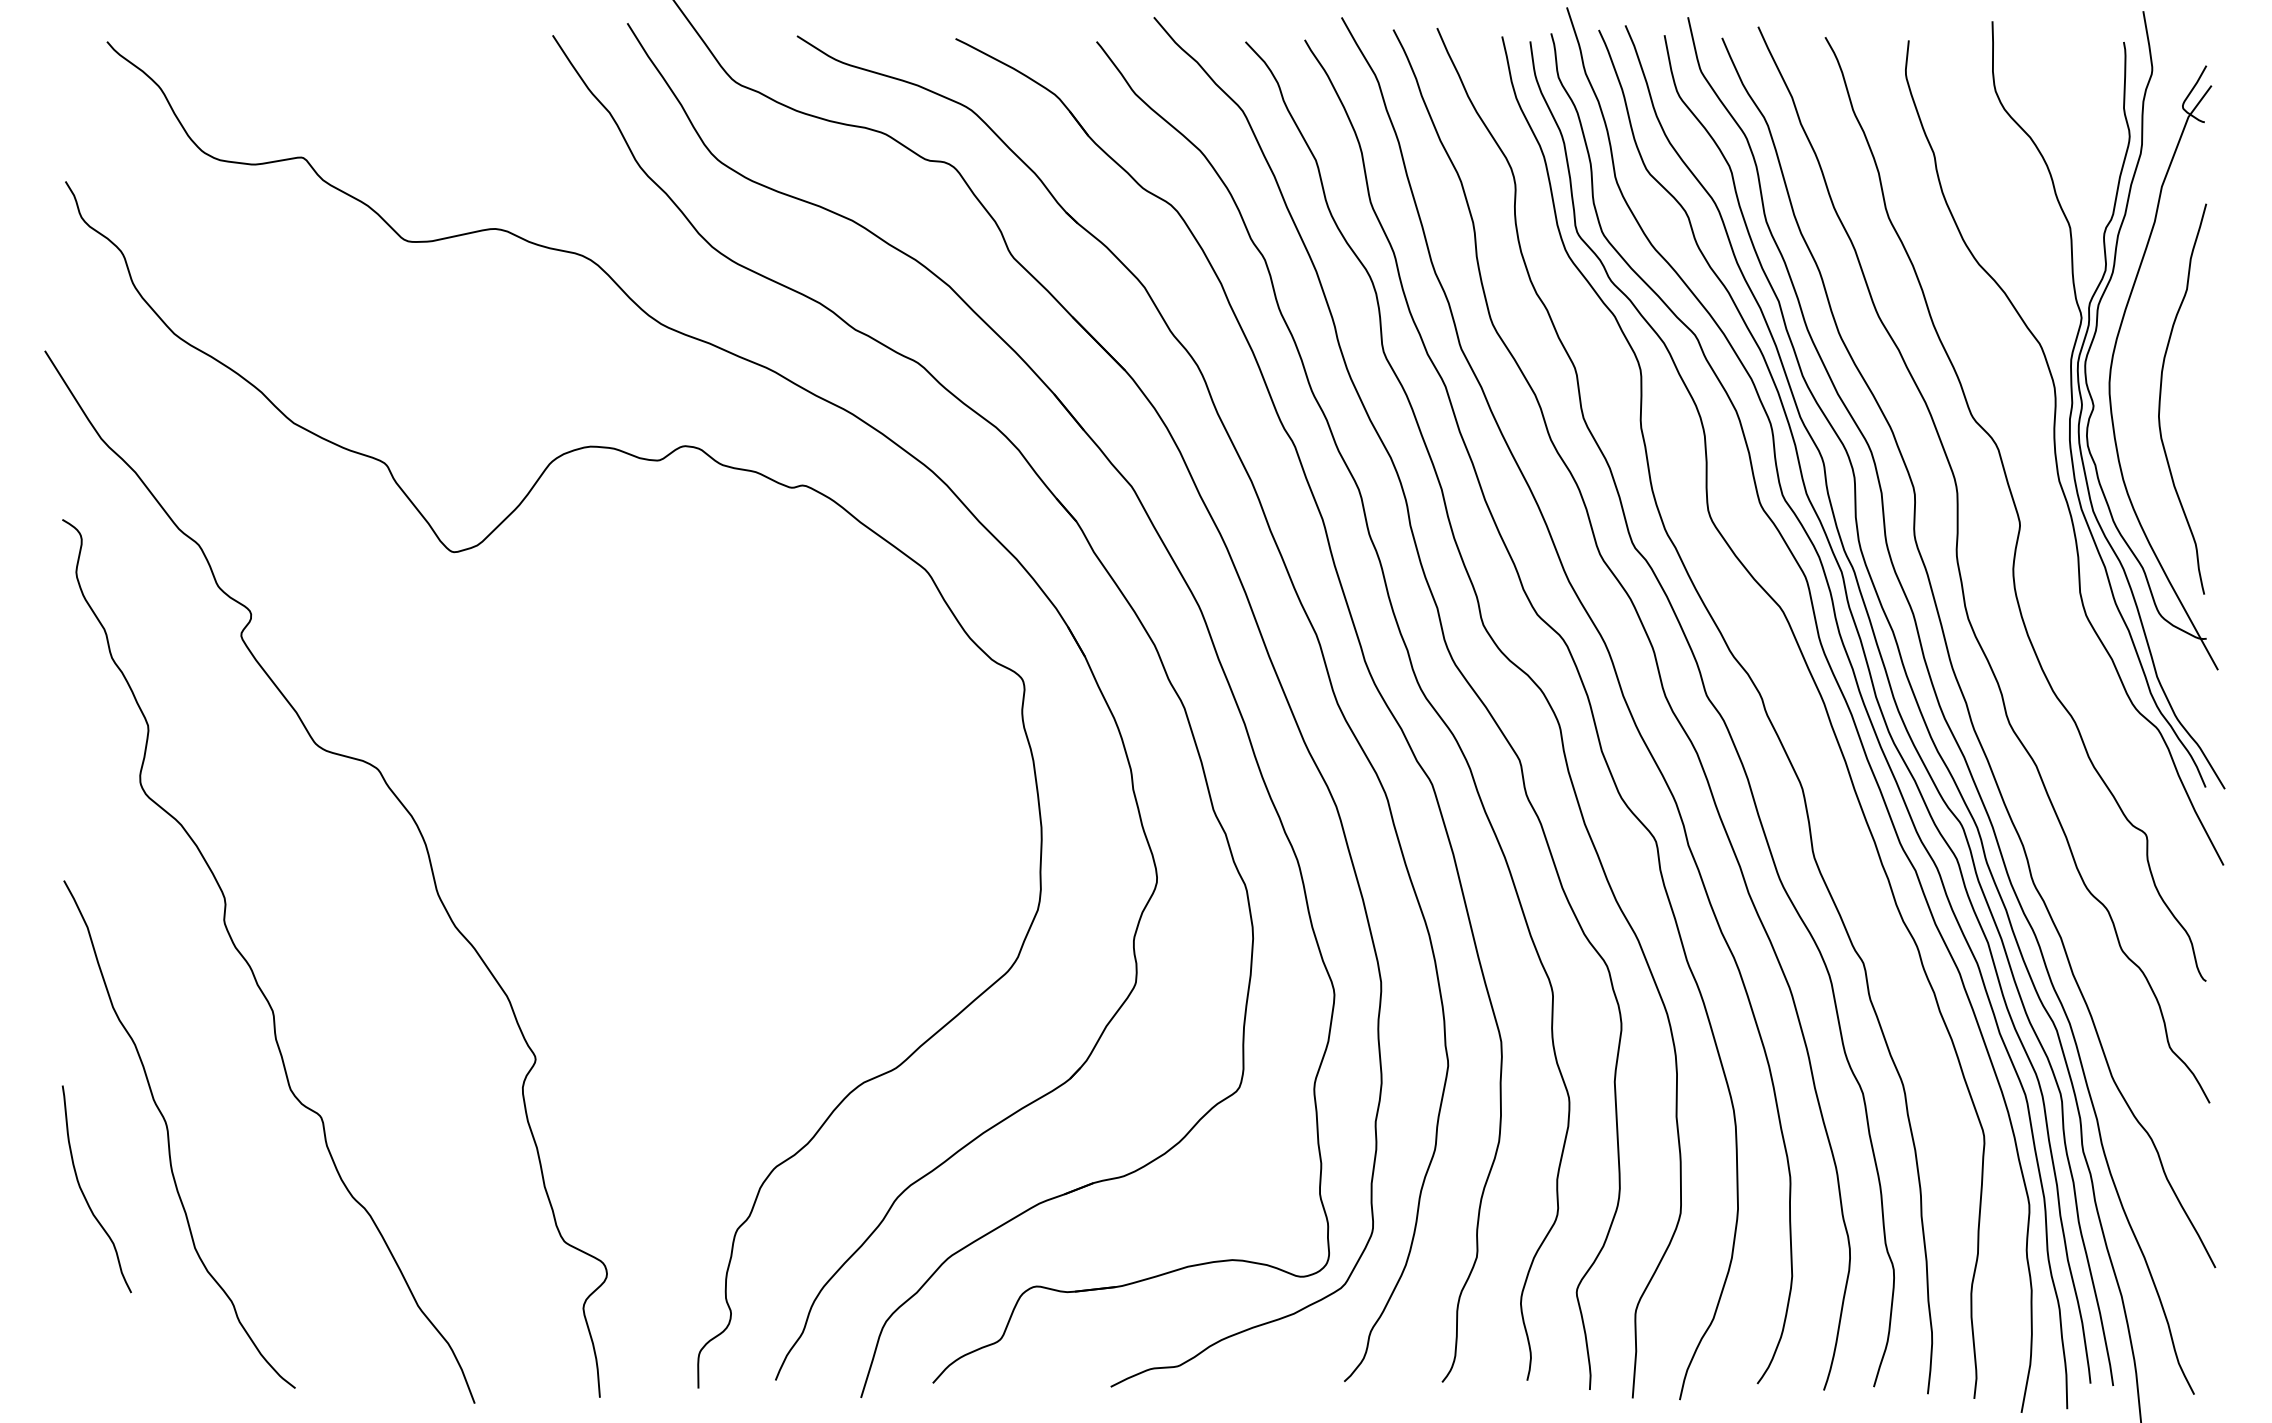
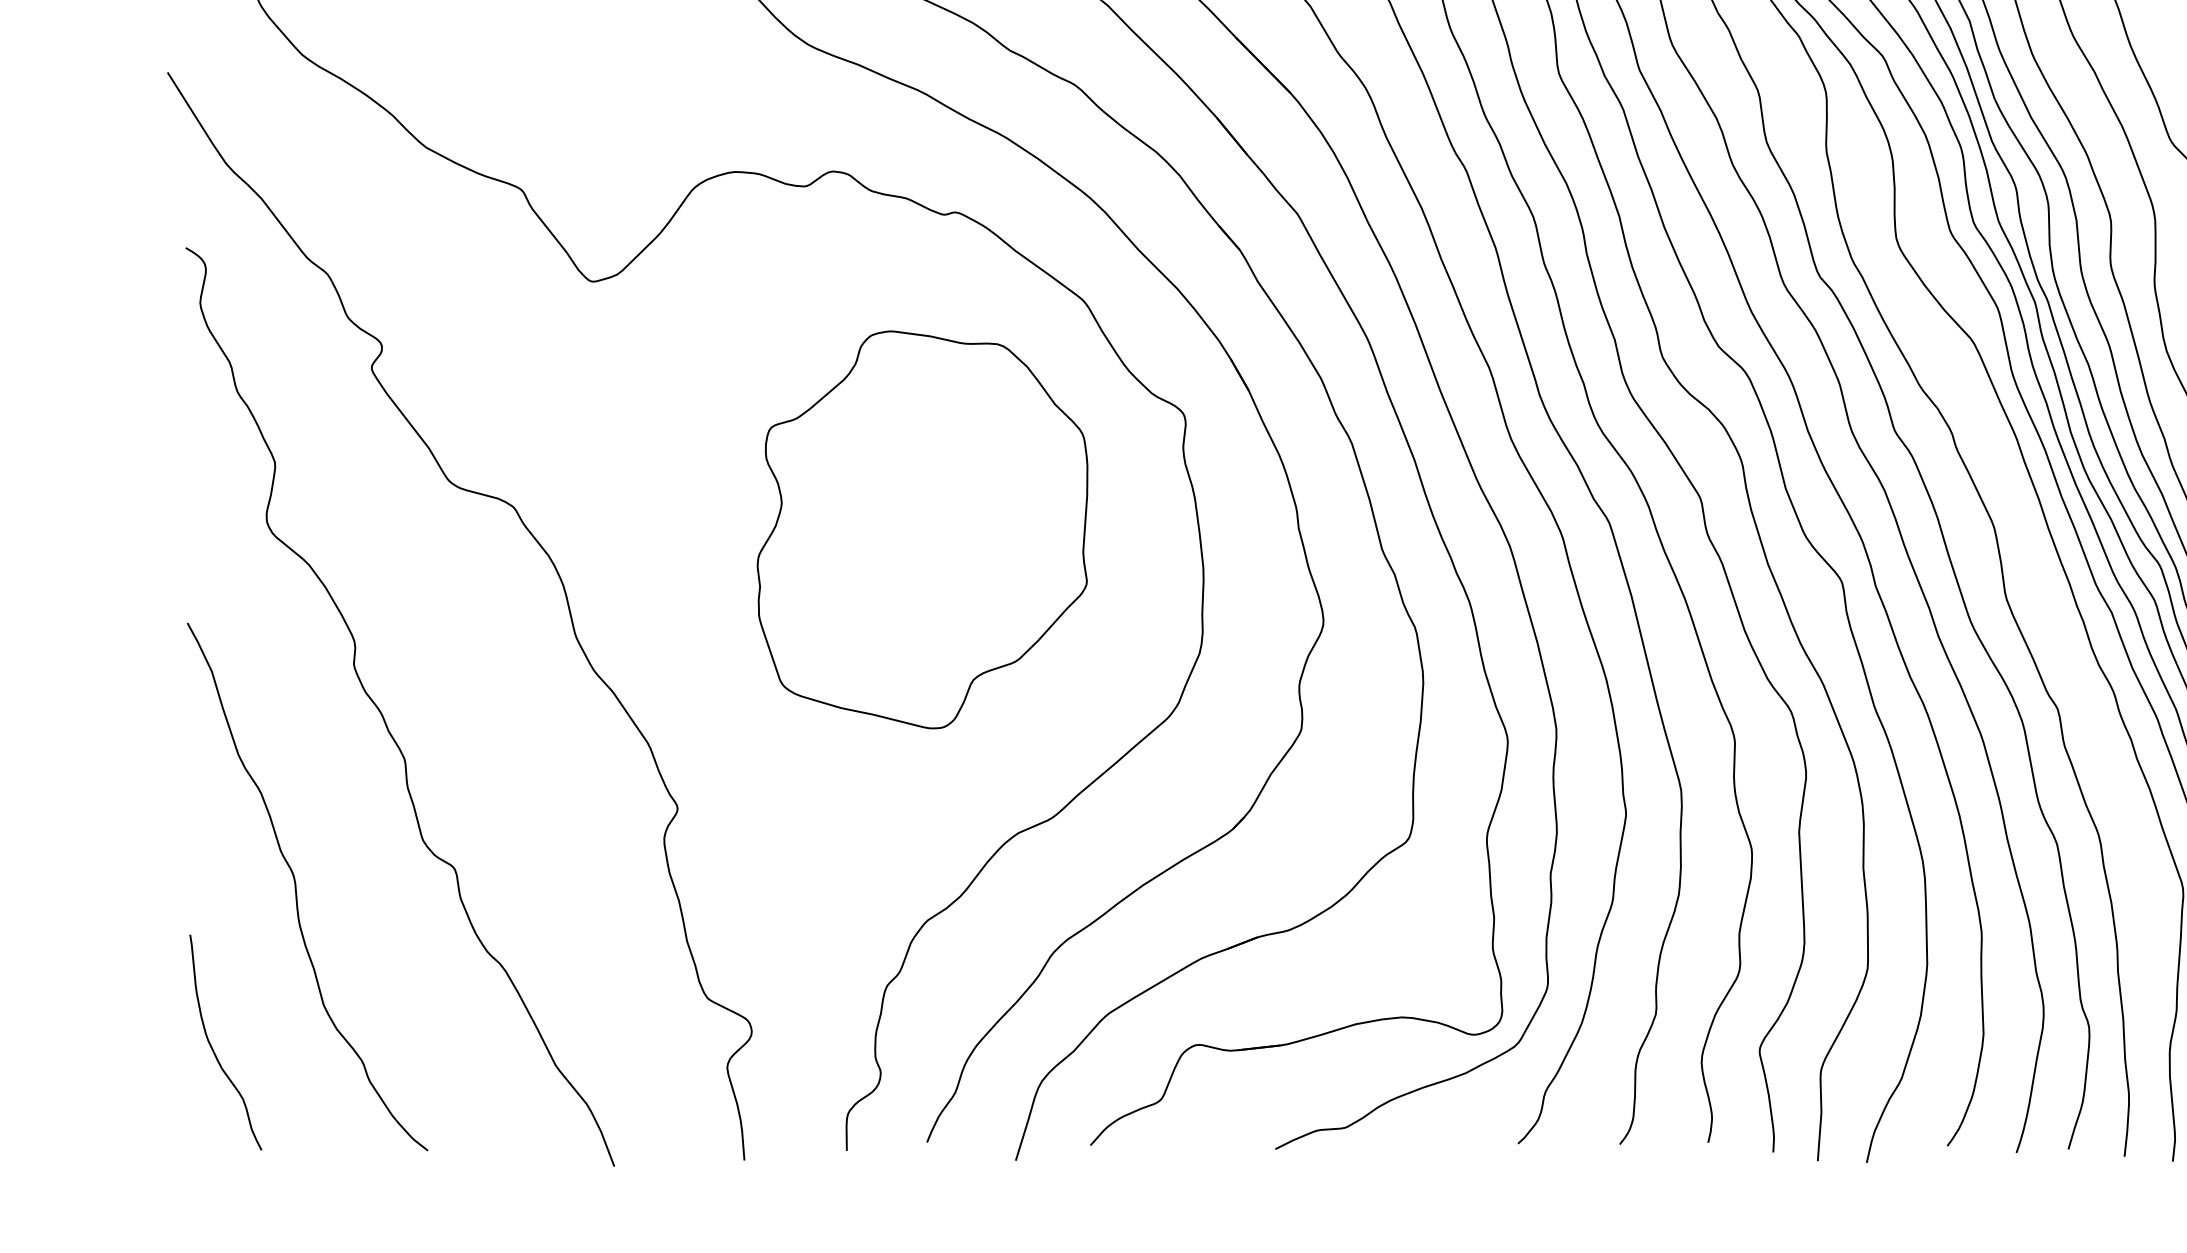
part: (770, 790) -> (921, 529), added
curve: (84, 1194) -> (212, 1047), moved

